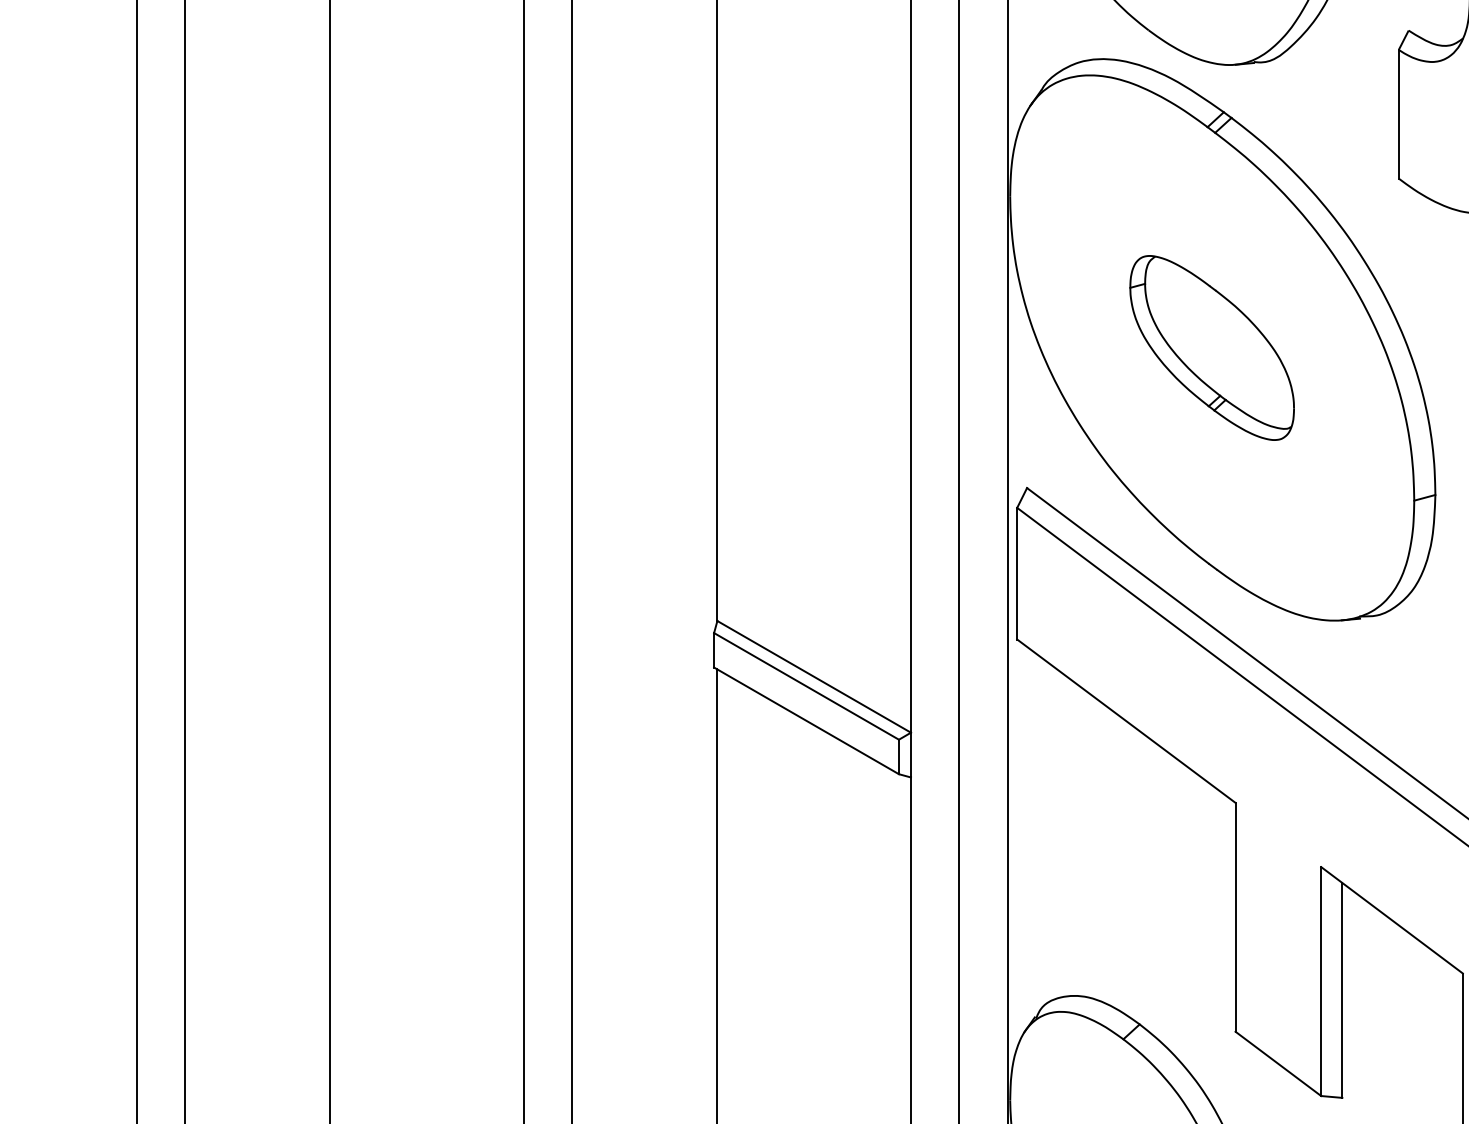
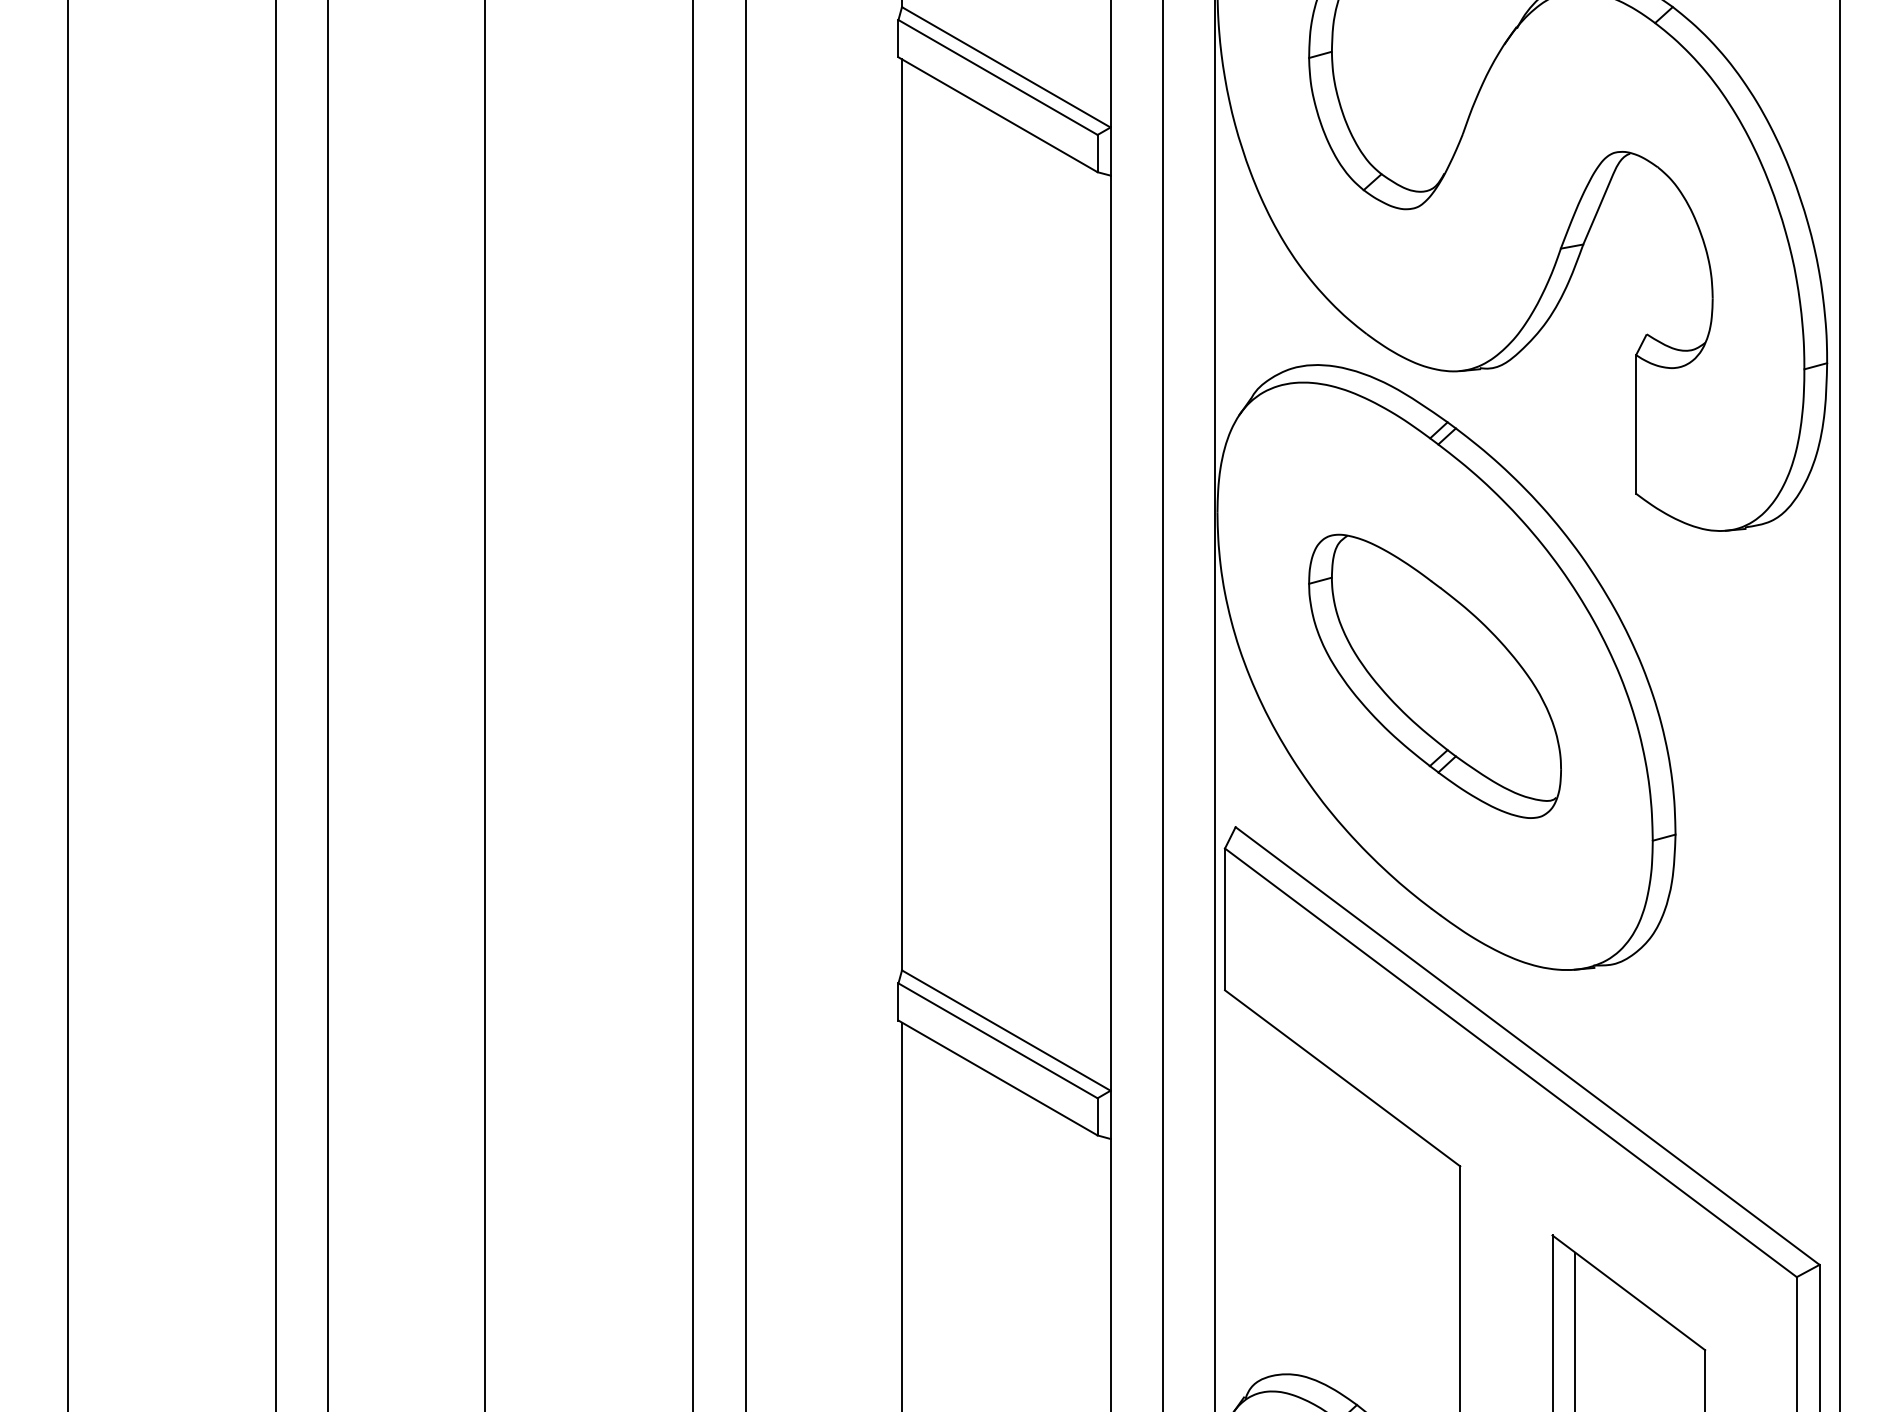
part: (1211, 347) -> (1434, 675), size x1.43

